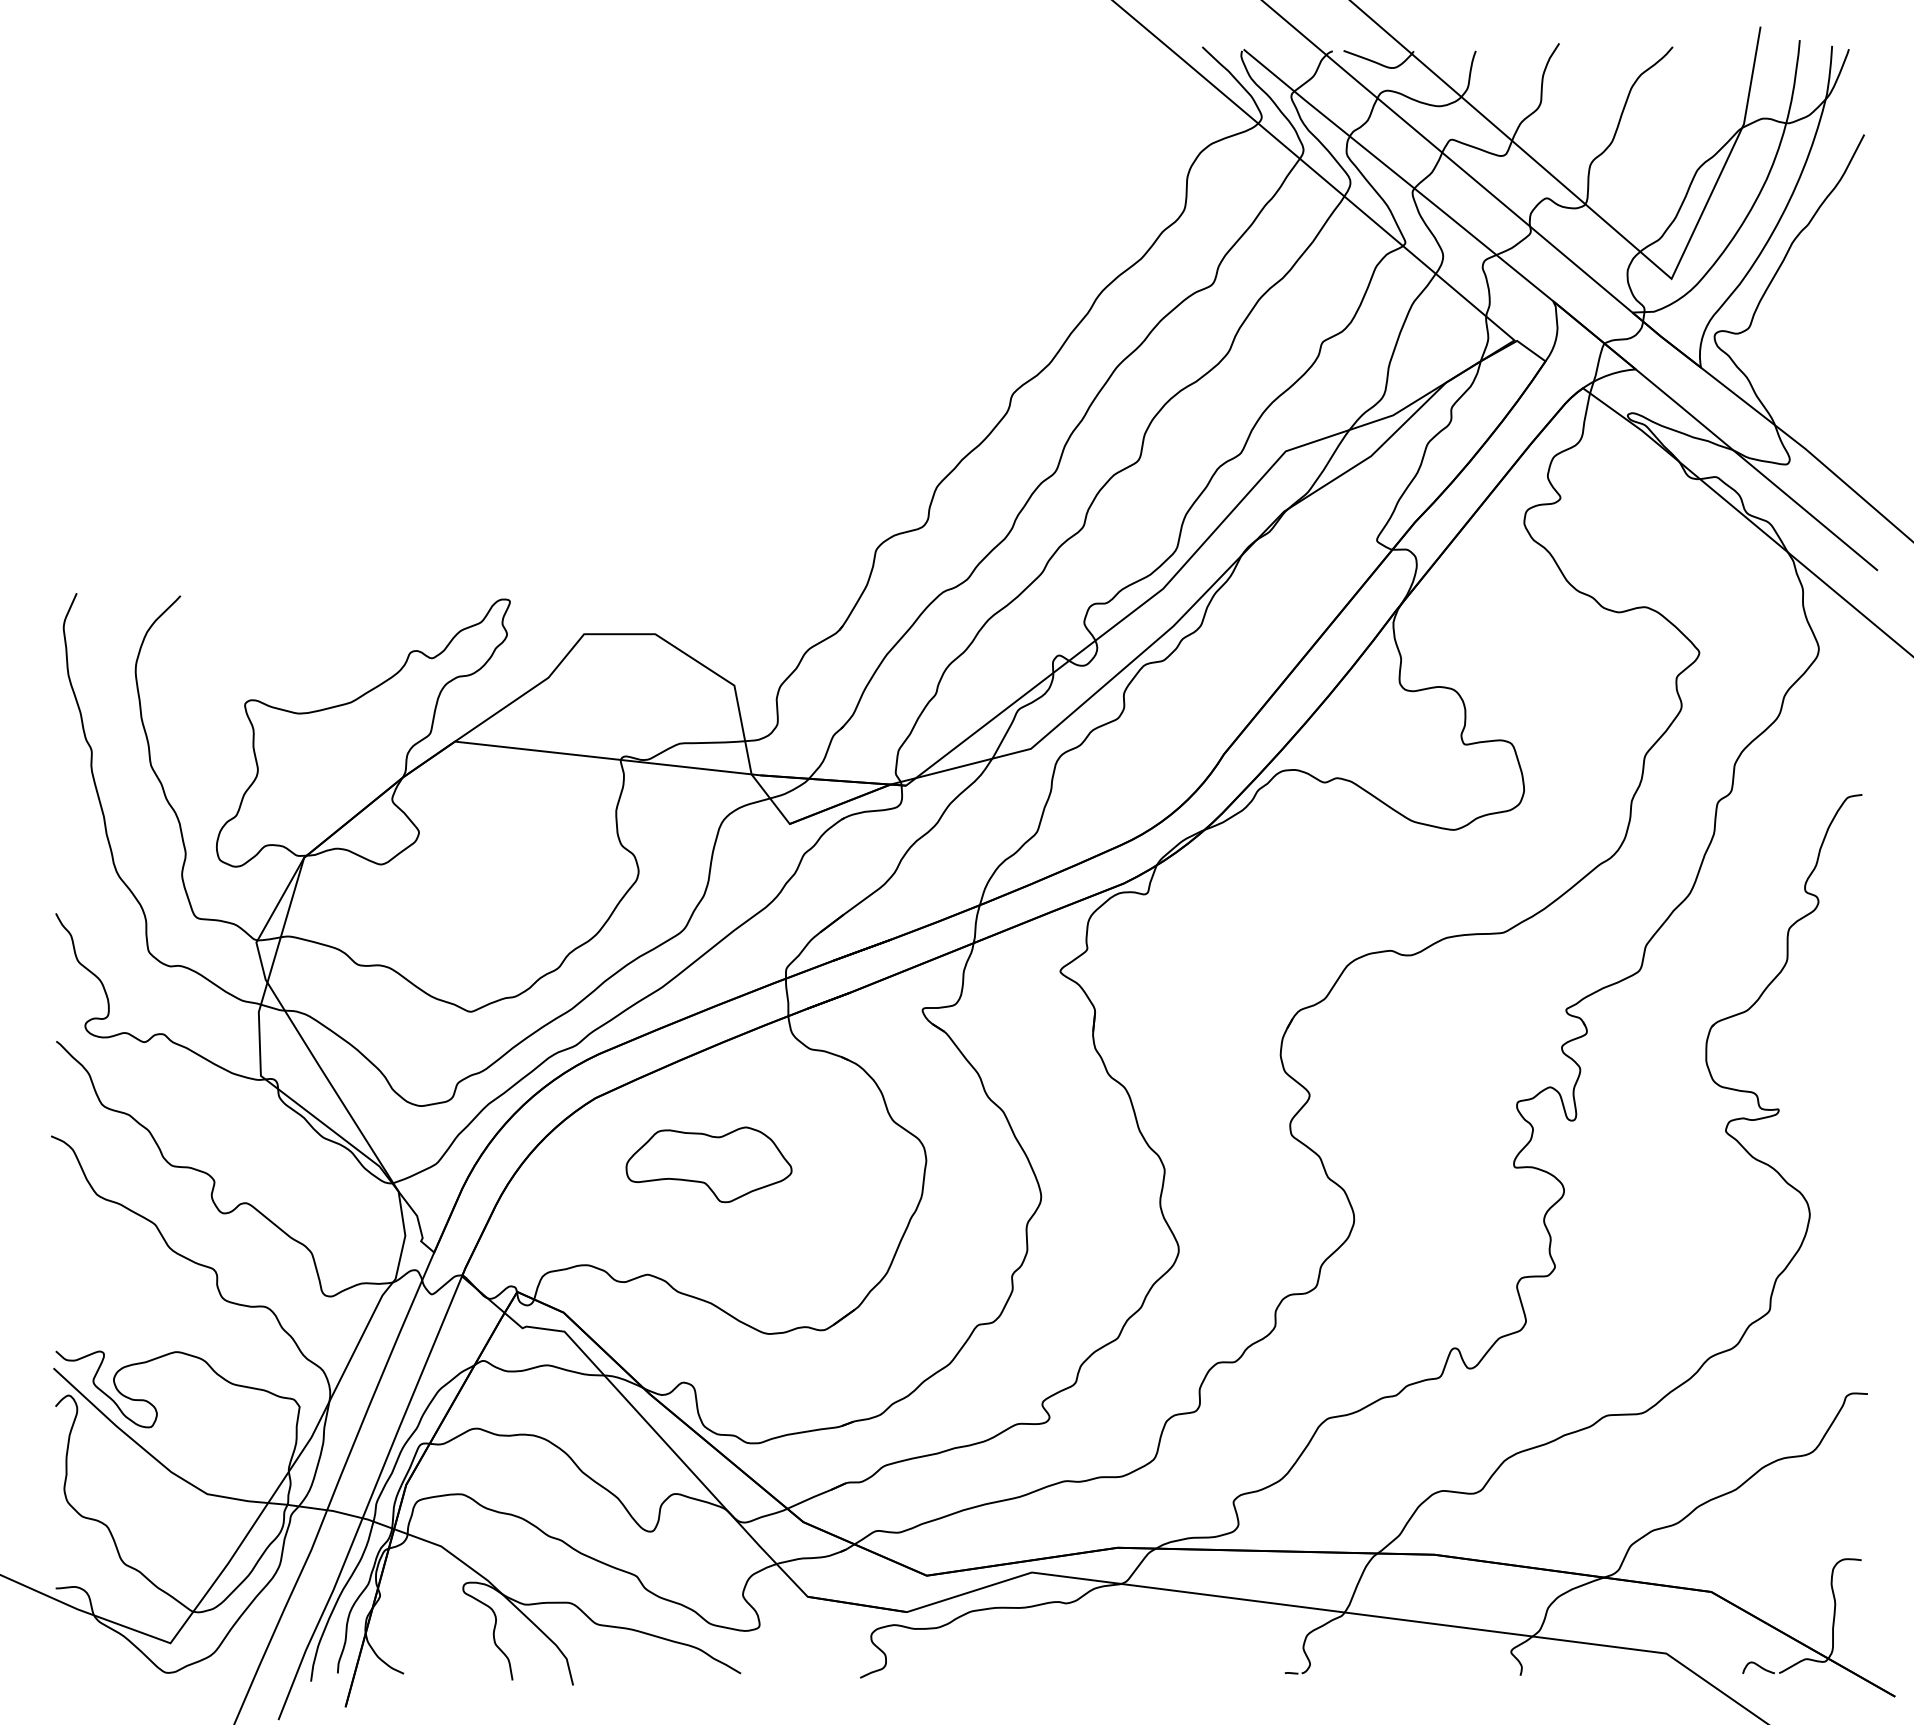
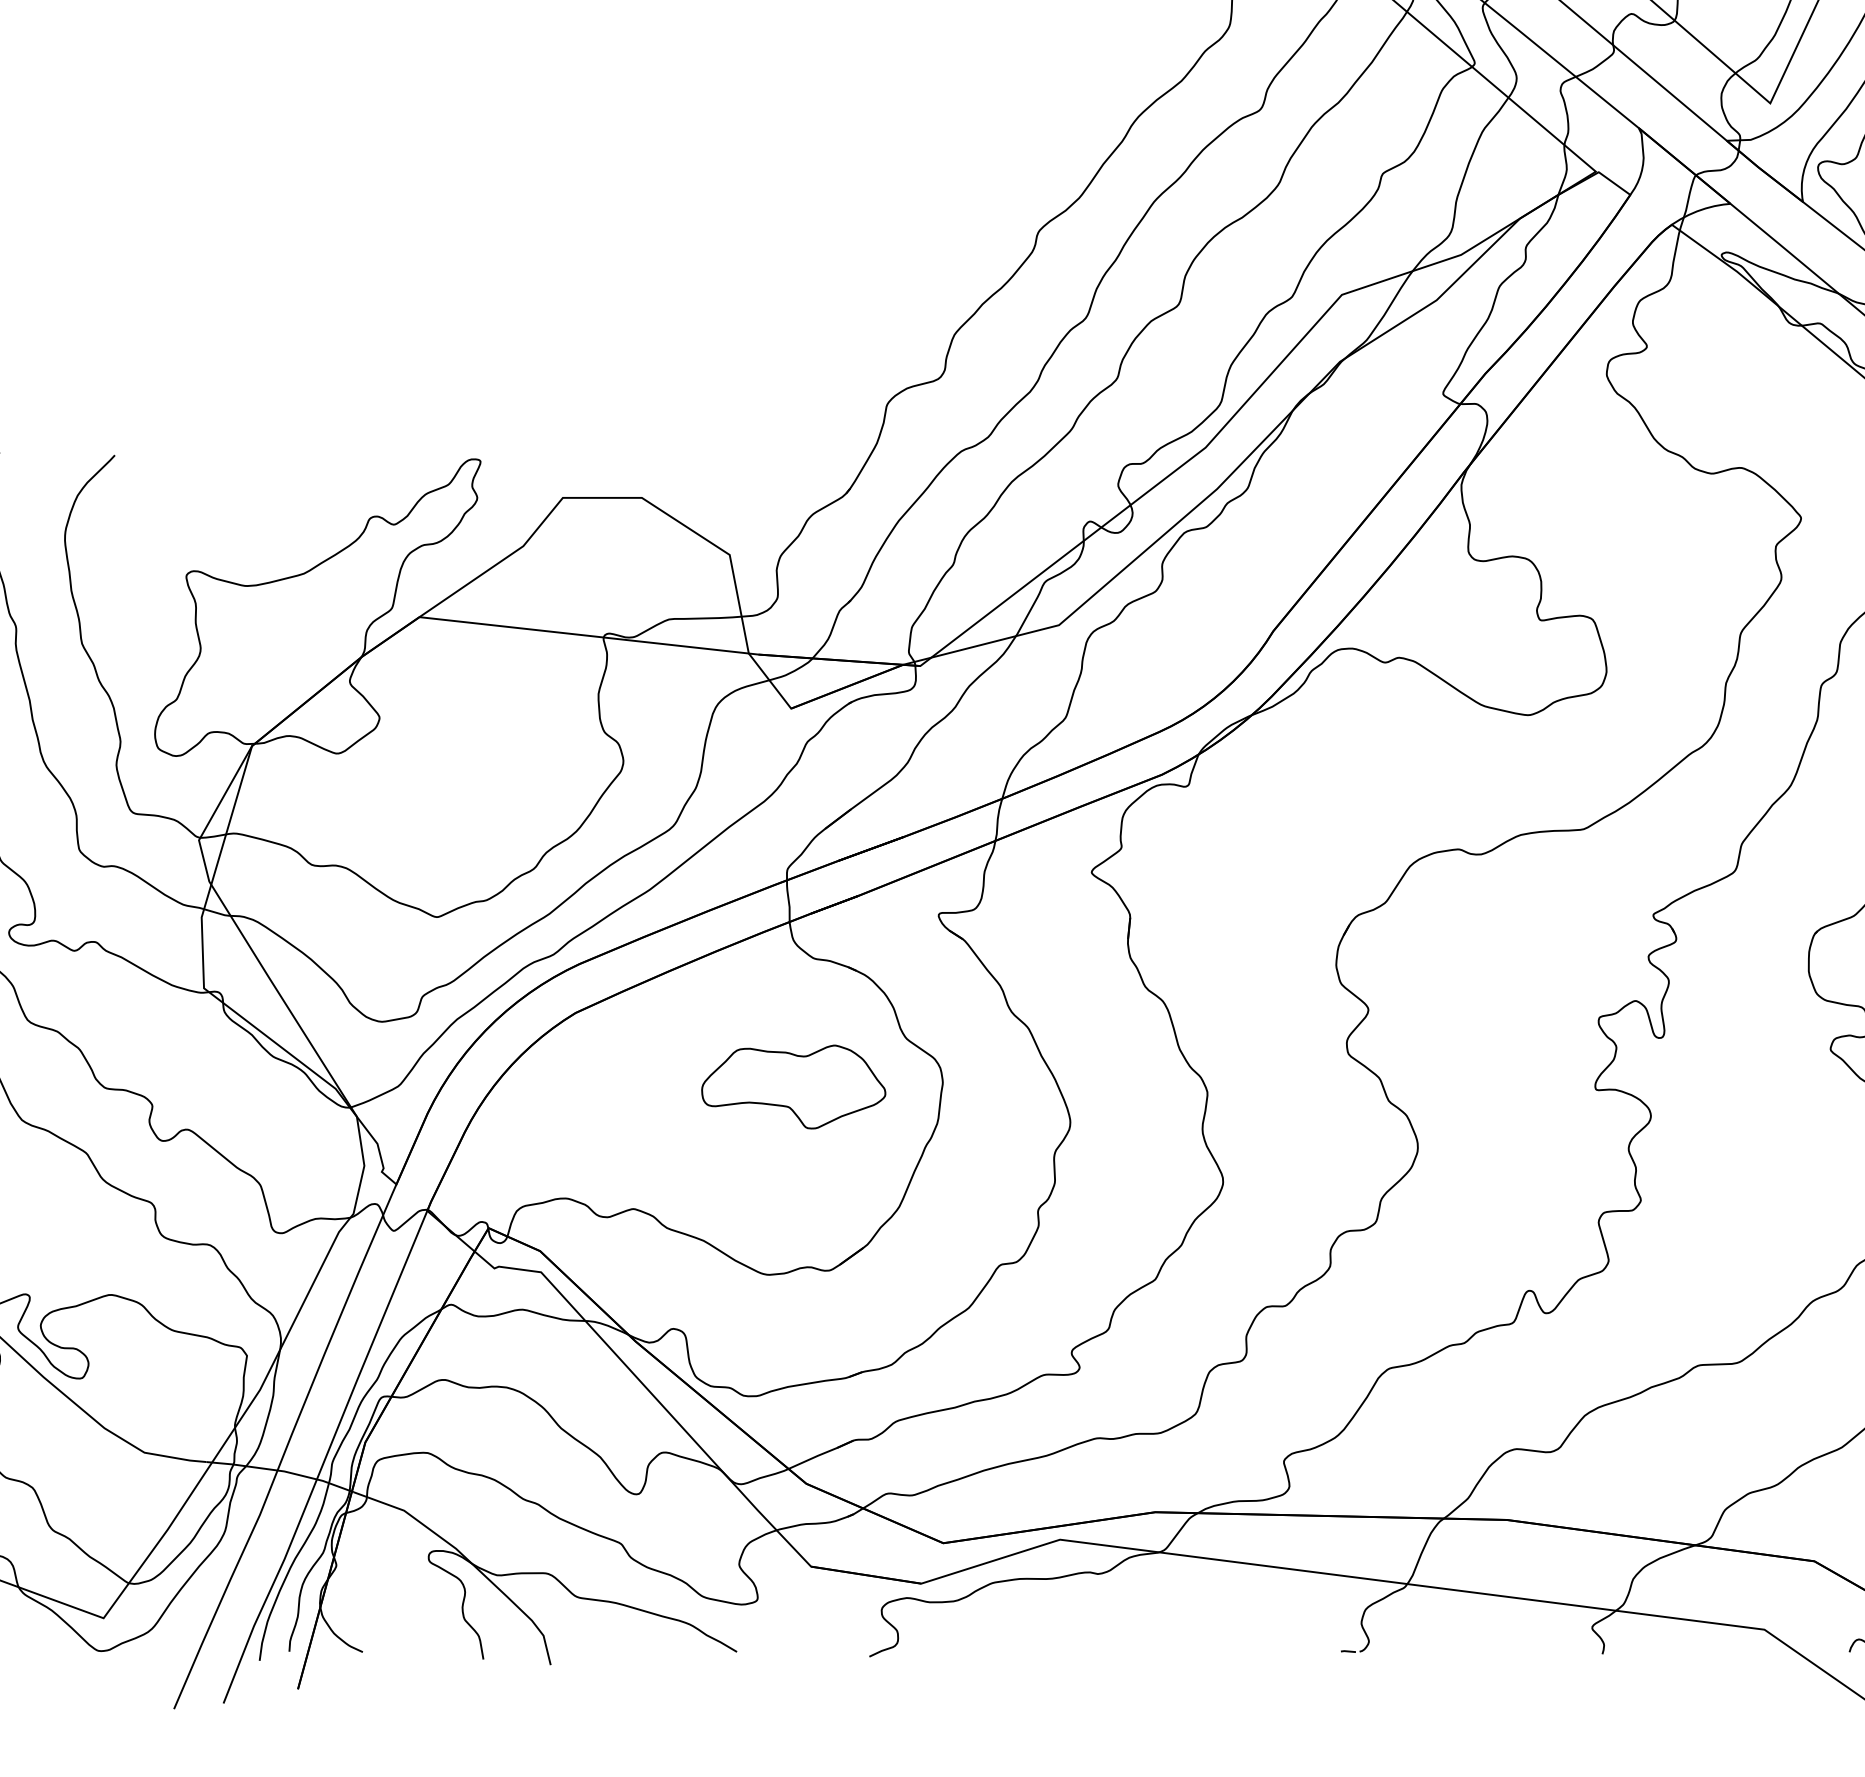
part: (708, 1164) -> (793, 1086), moved

